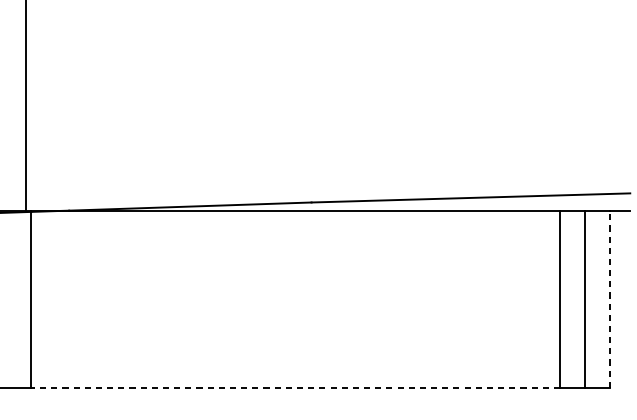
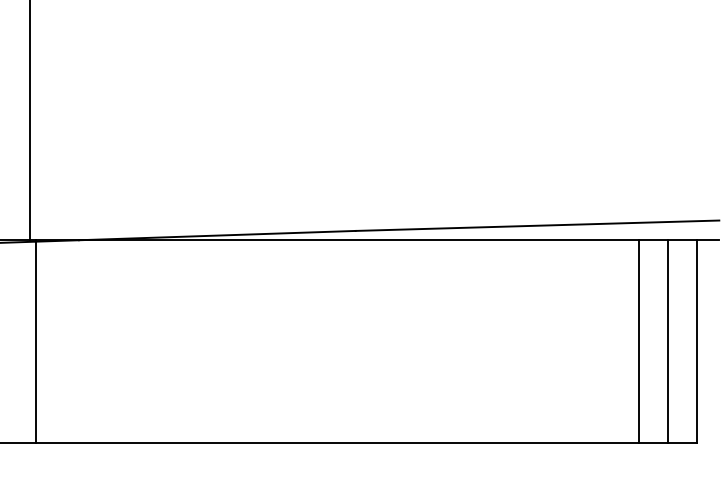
line: (610, 298) -> (696, 340), dashed -> solid
line: (295, 387) -> (337, 442), dashed -> solid

